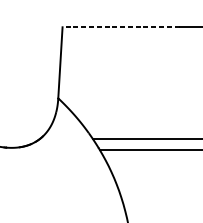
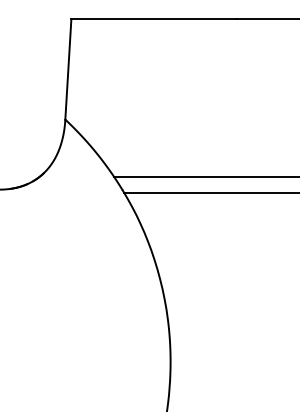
line: (121, 27) -> (154, 19), dashed -> solid

